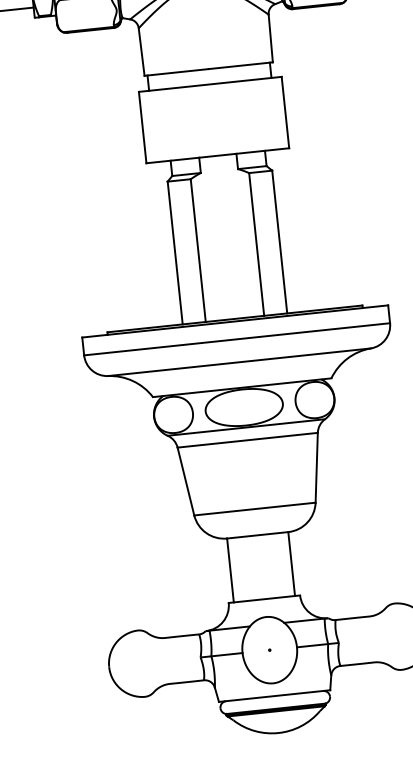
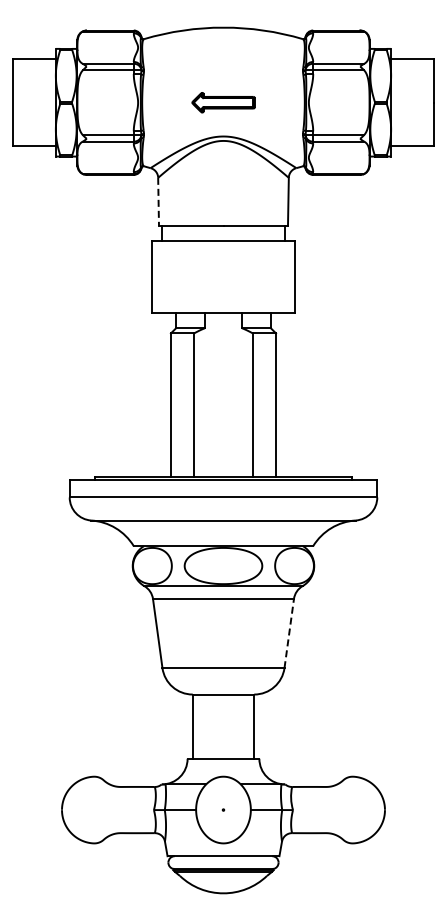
line: (141, 51) -> (158, 201), solid -> dashed
line: (316, 467) -> (289, 633), solid -> dashed

